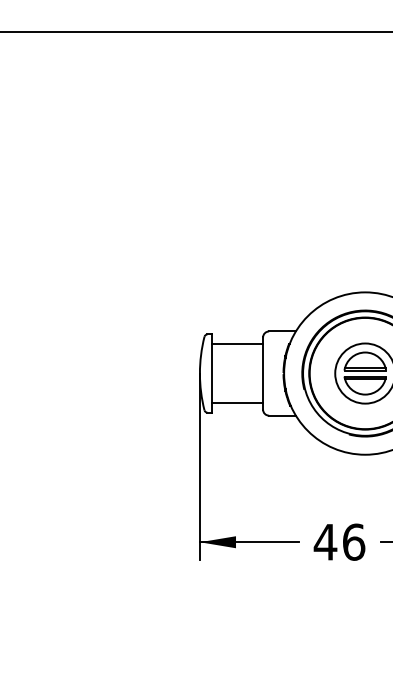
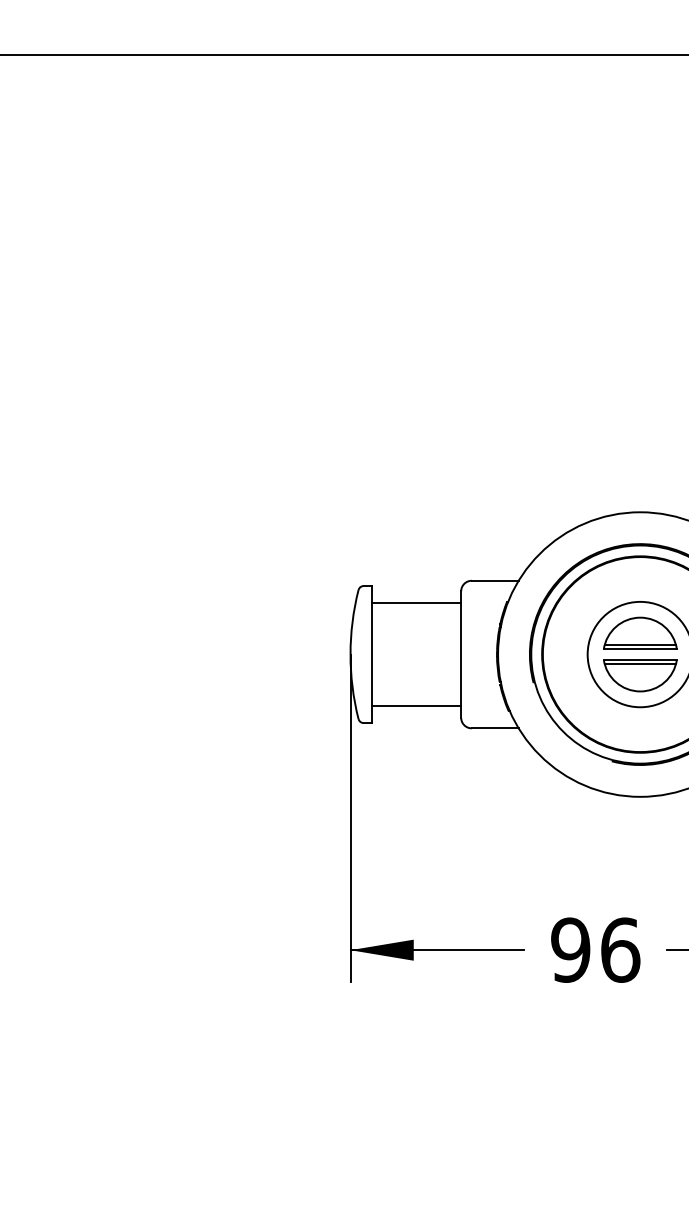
text: (325, 541) -> (570, 948), 46 -> 96

